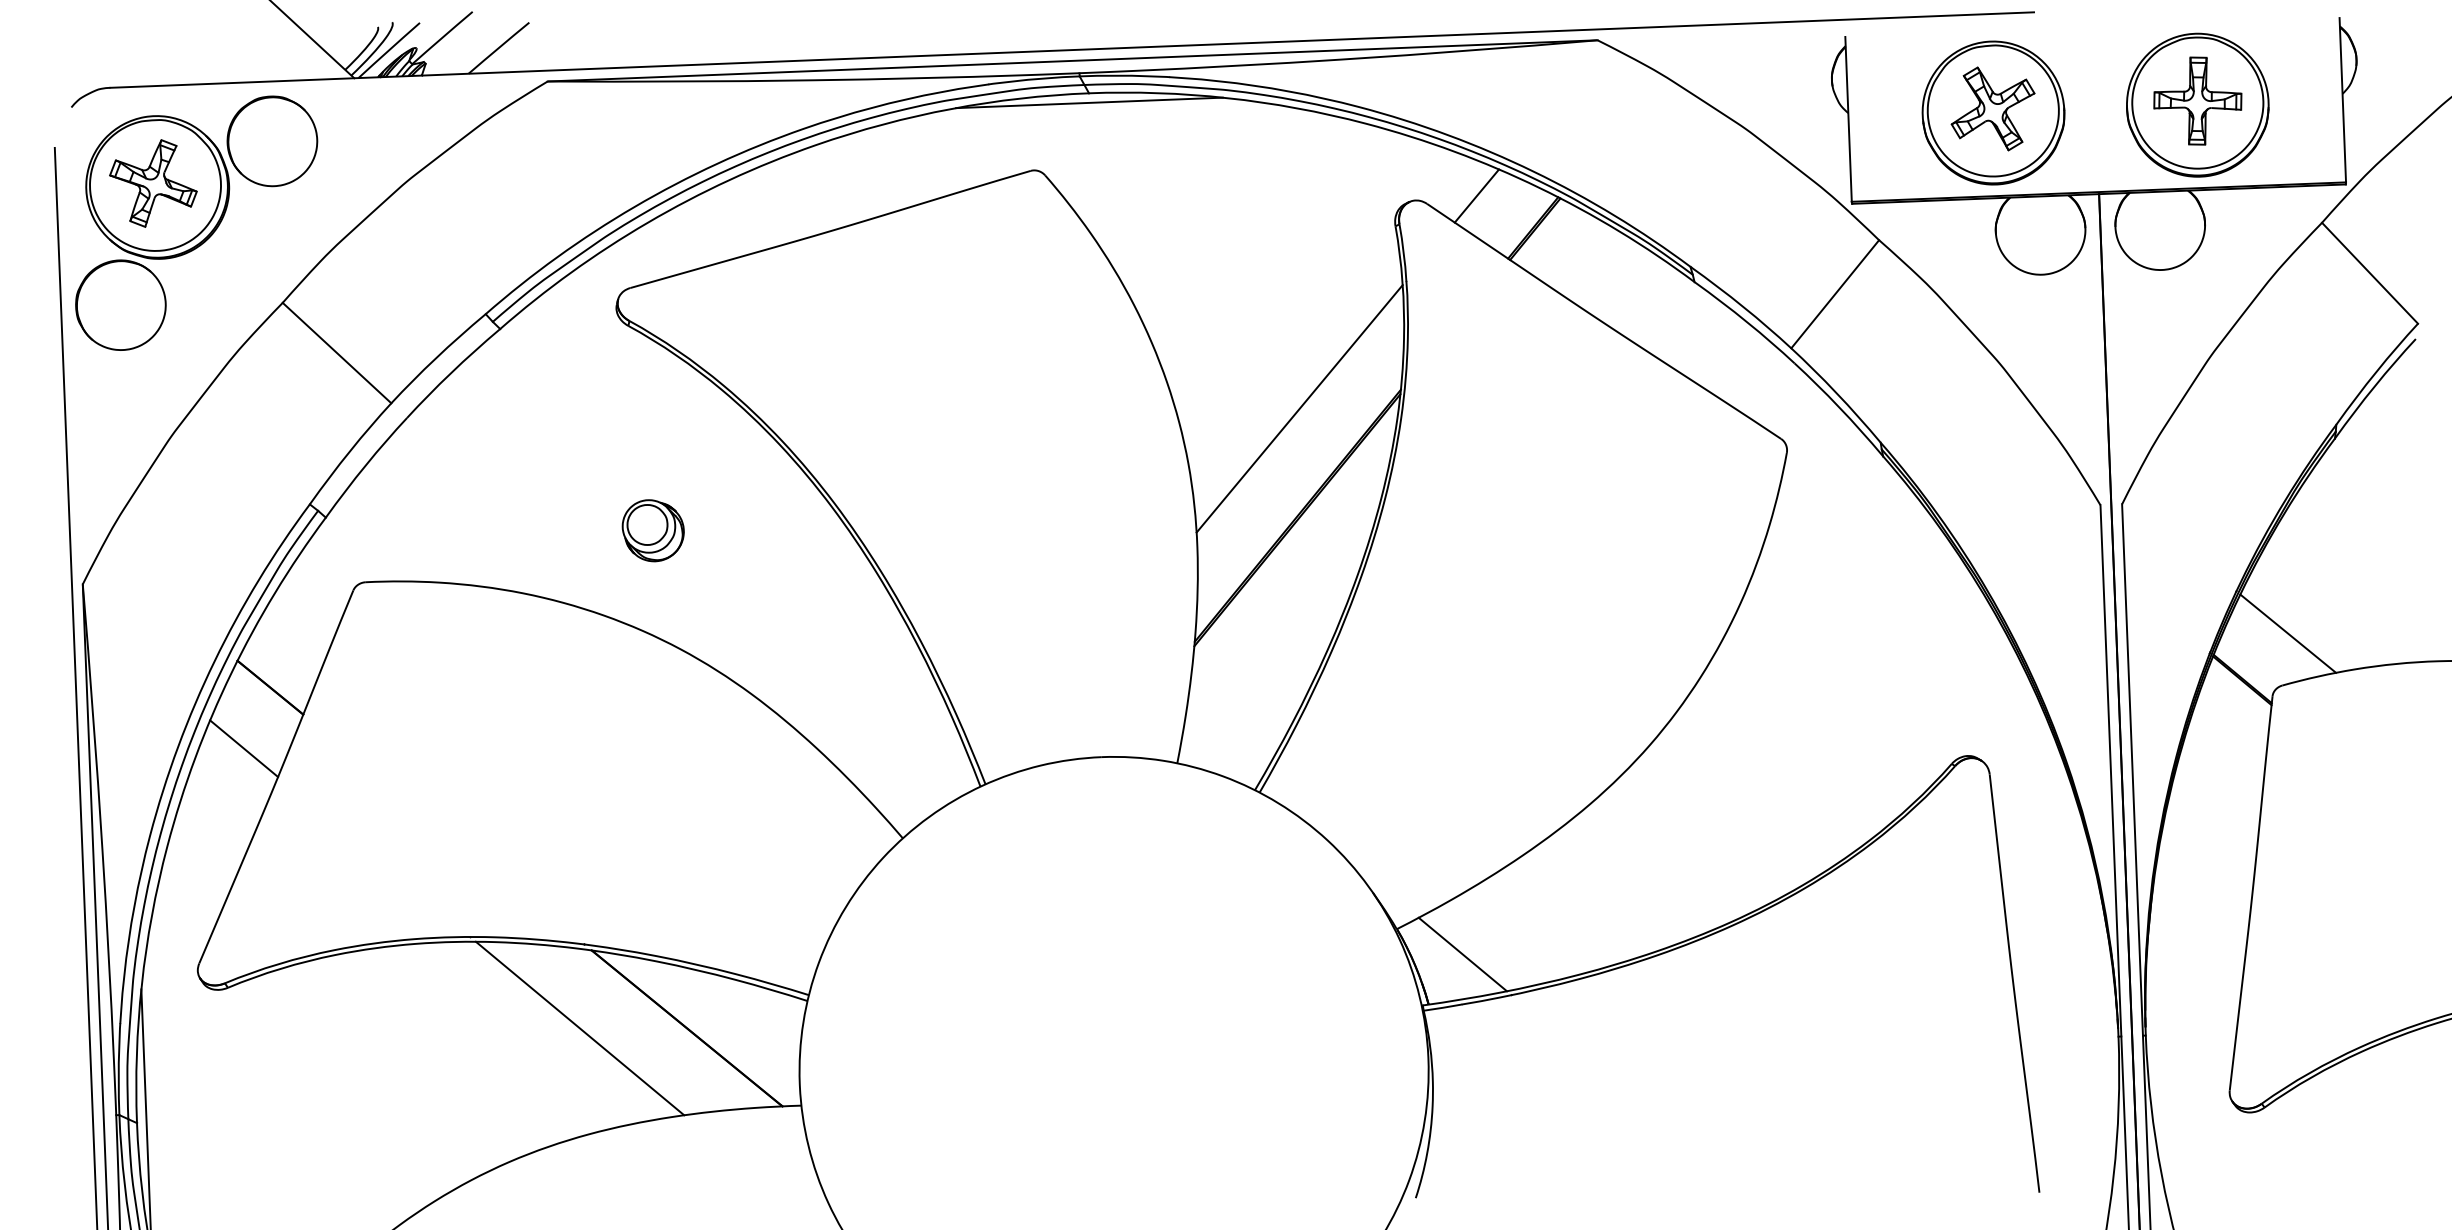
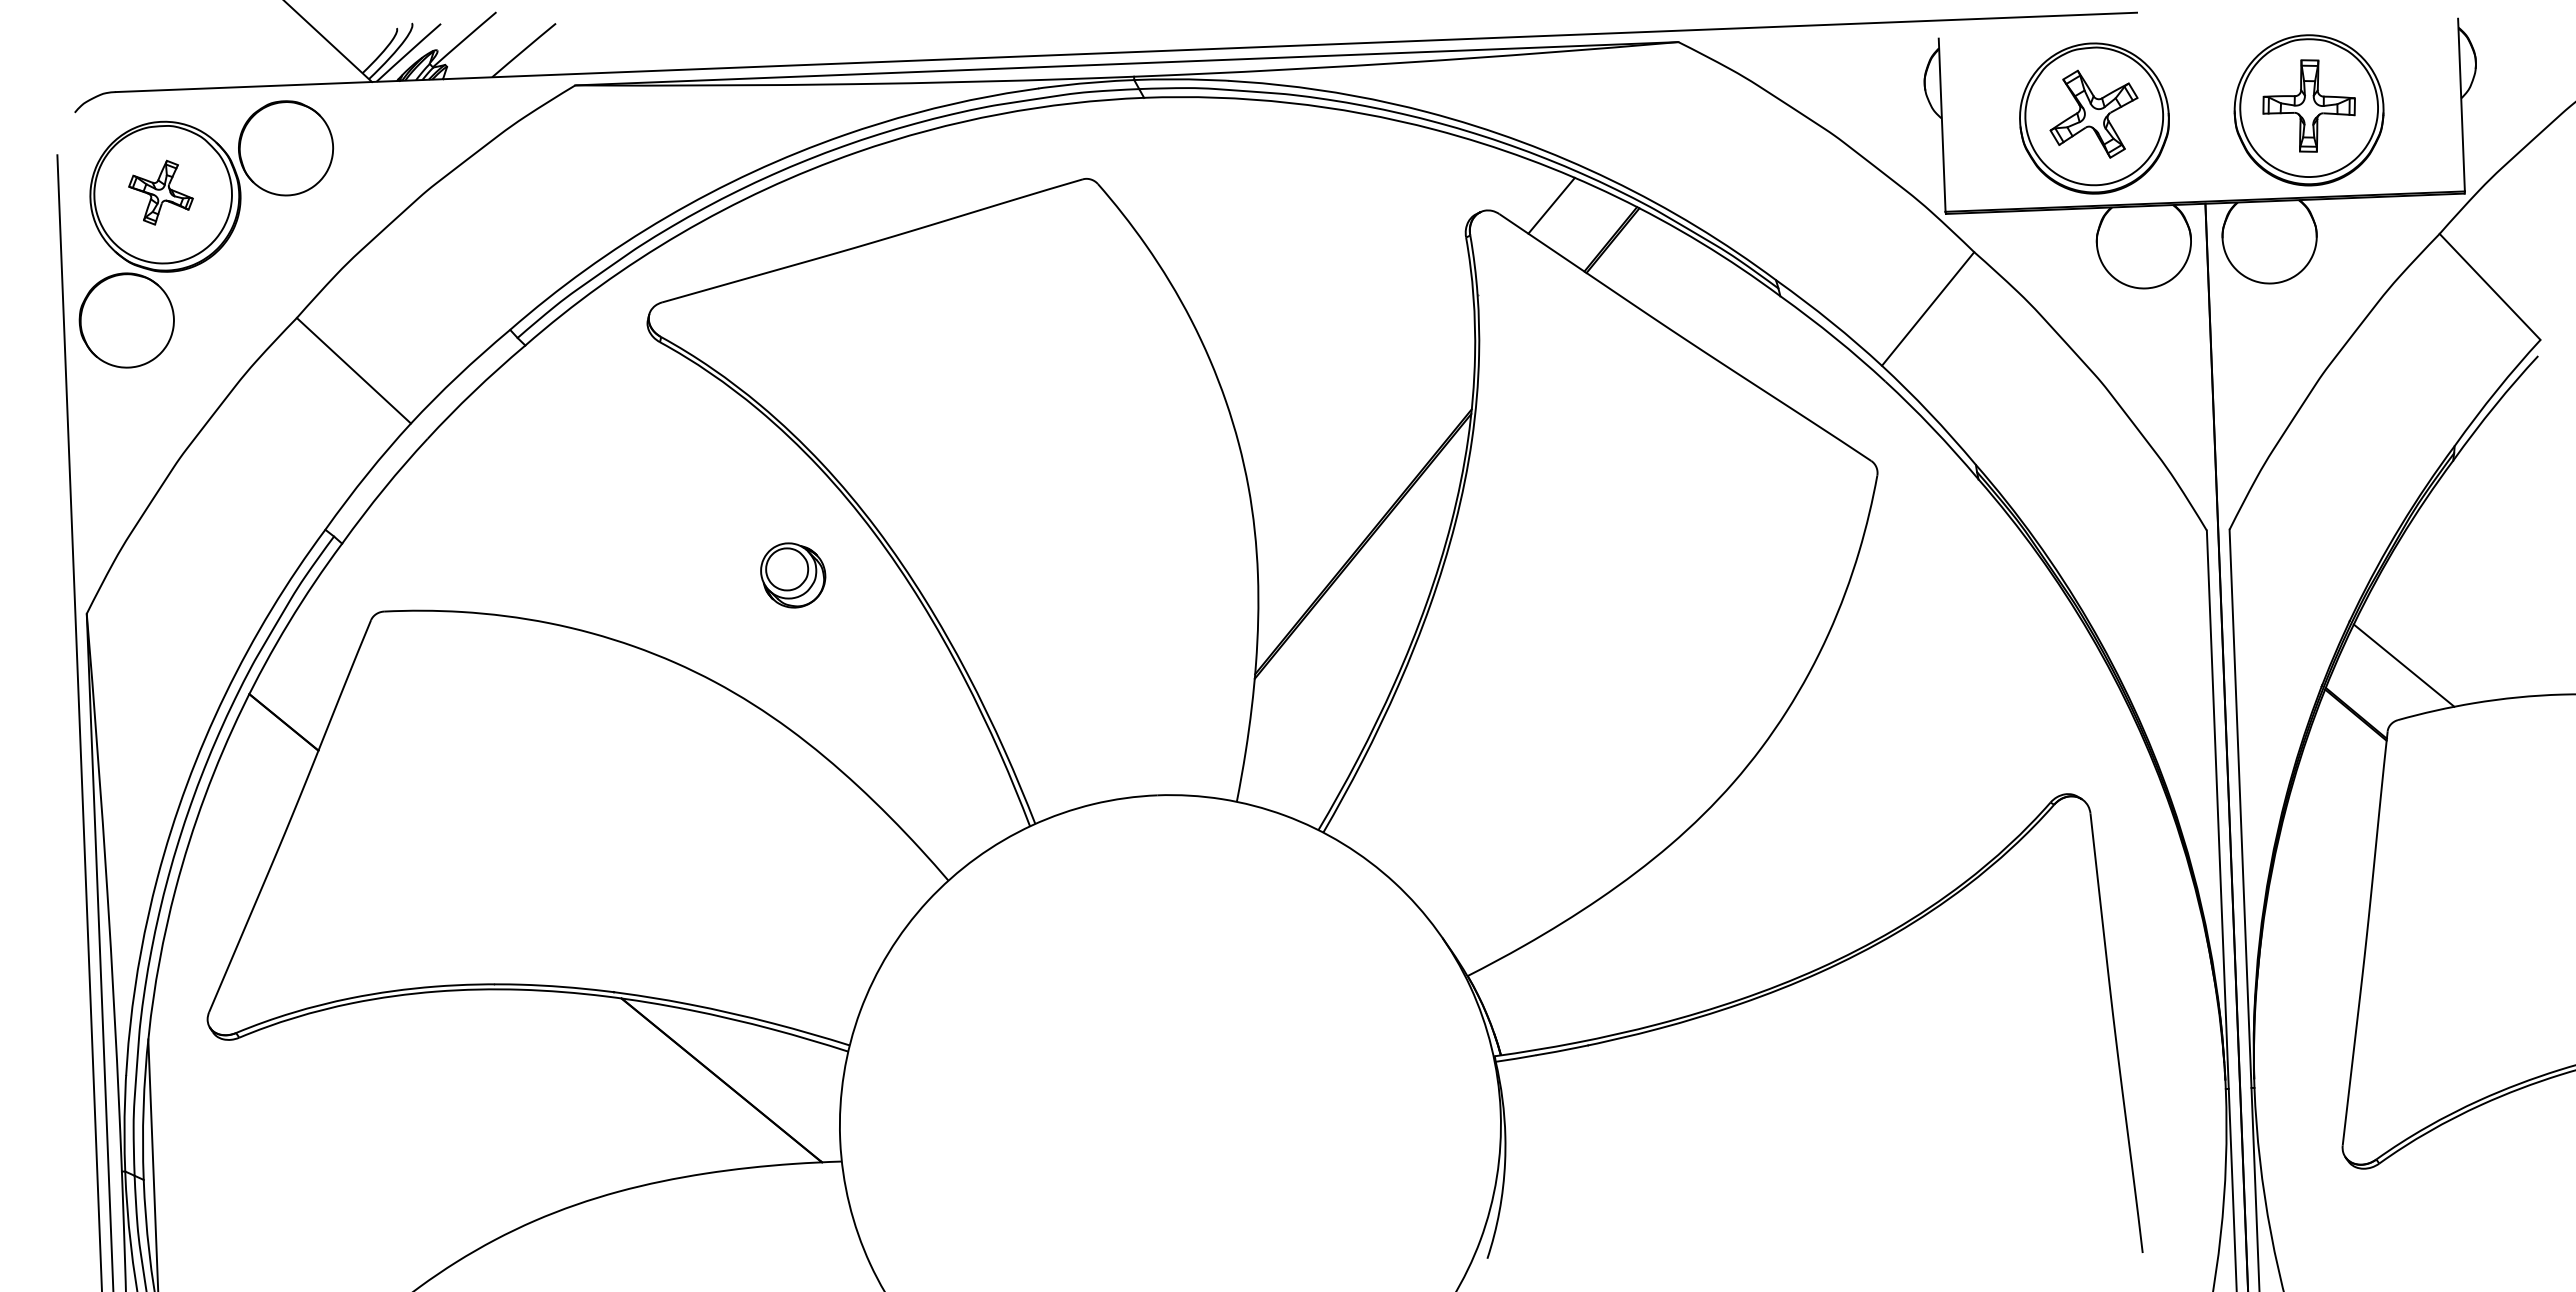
line: (1089, 102) -> (1144, 107), removed
part: (152, 183) -> (160, 192), size x0.7
line: (1299, 408) -> (1365, 429), removed
part: (653, 530) -> (793, 575), moved
line: (243, 748) -> (255, 786), removed
line: (1462, 954) -> (1536, 1002), removed
line: (579, 1028) -> (608, 1080), removed

